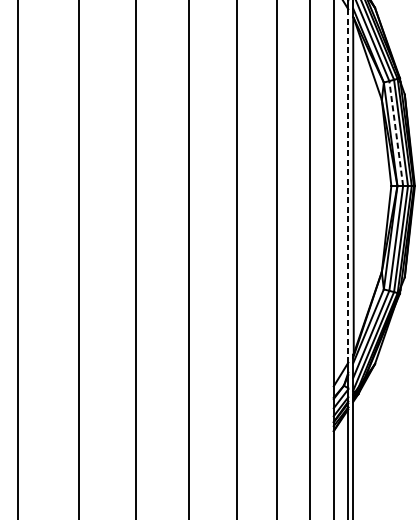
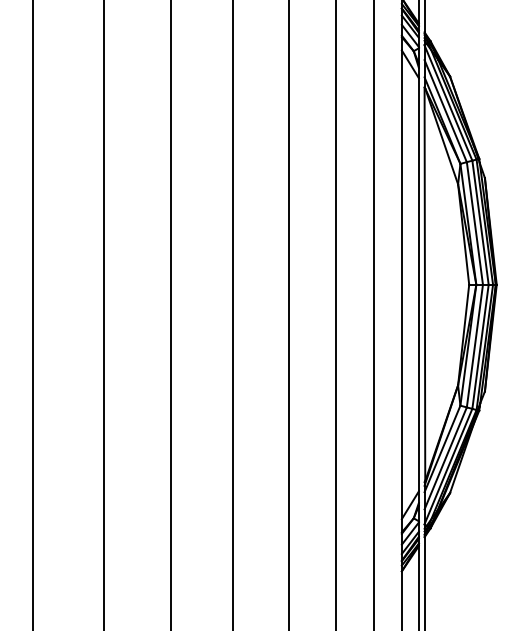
line: (395, 133) -> (474, 223), dashed -> solid
line: (347, 185) -> (418, 284), dashed -> solid

